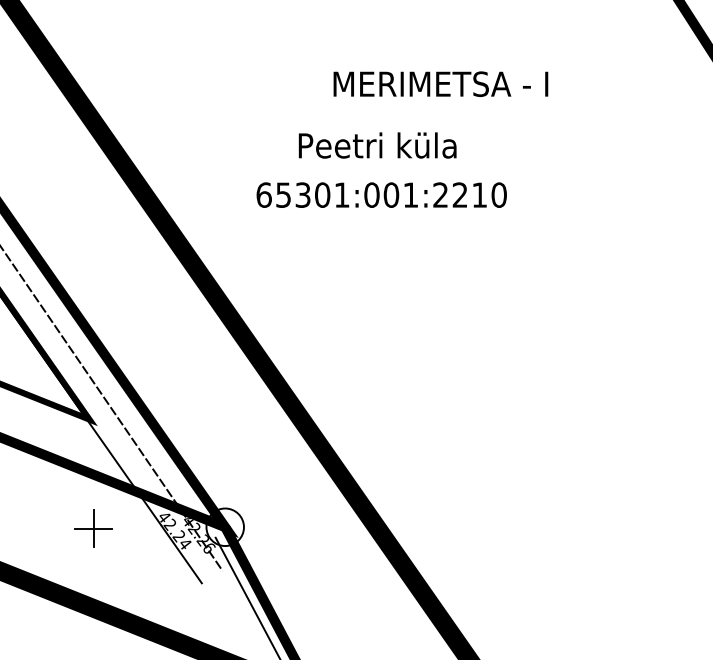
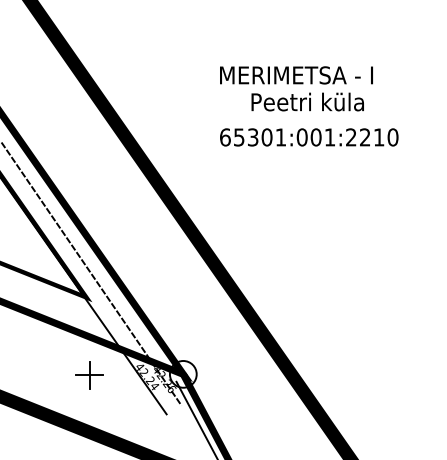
text: (440, 83) -> (296, 74), moved
text: (377, 145) -> (307, 102), moved
text: (381, 194) -> (309, 136), moved

